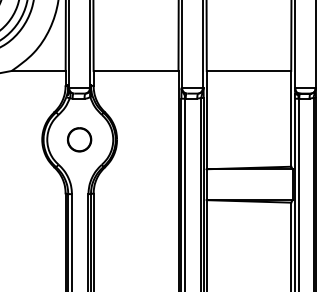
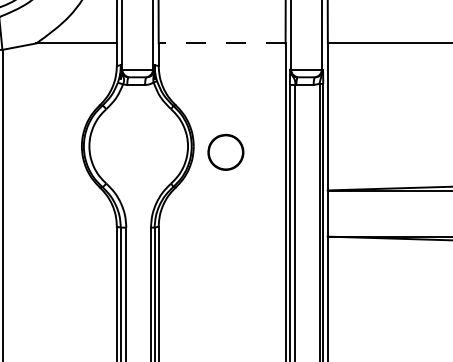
line: (135, 70) -> (221, 42), solid -> dashed
part: (79, 139) -> (225, 151), moved

